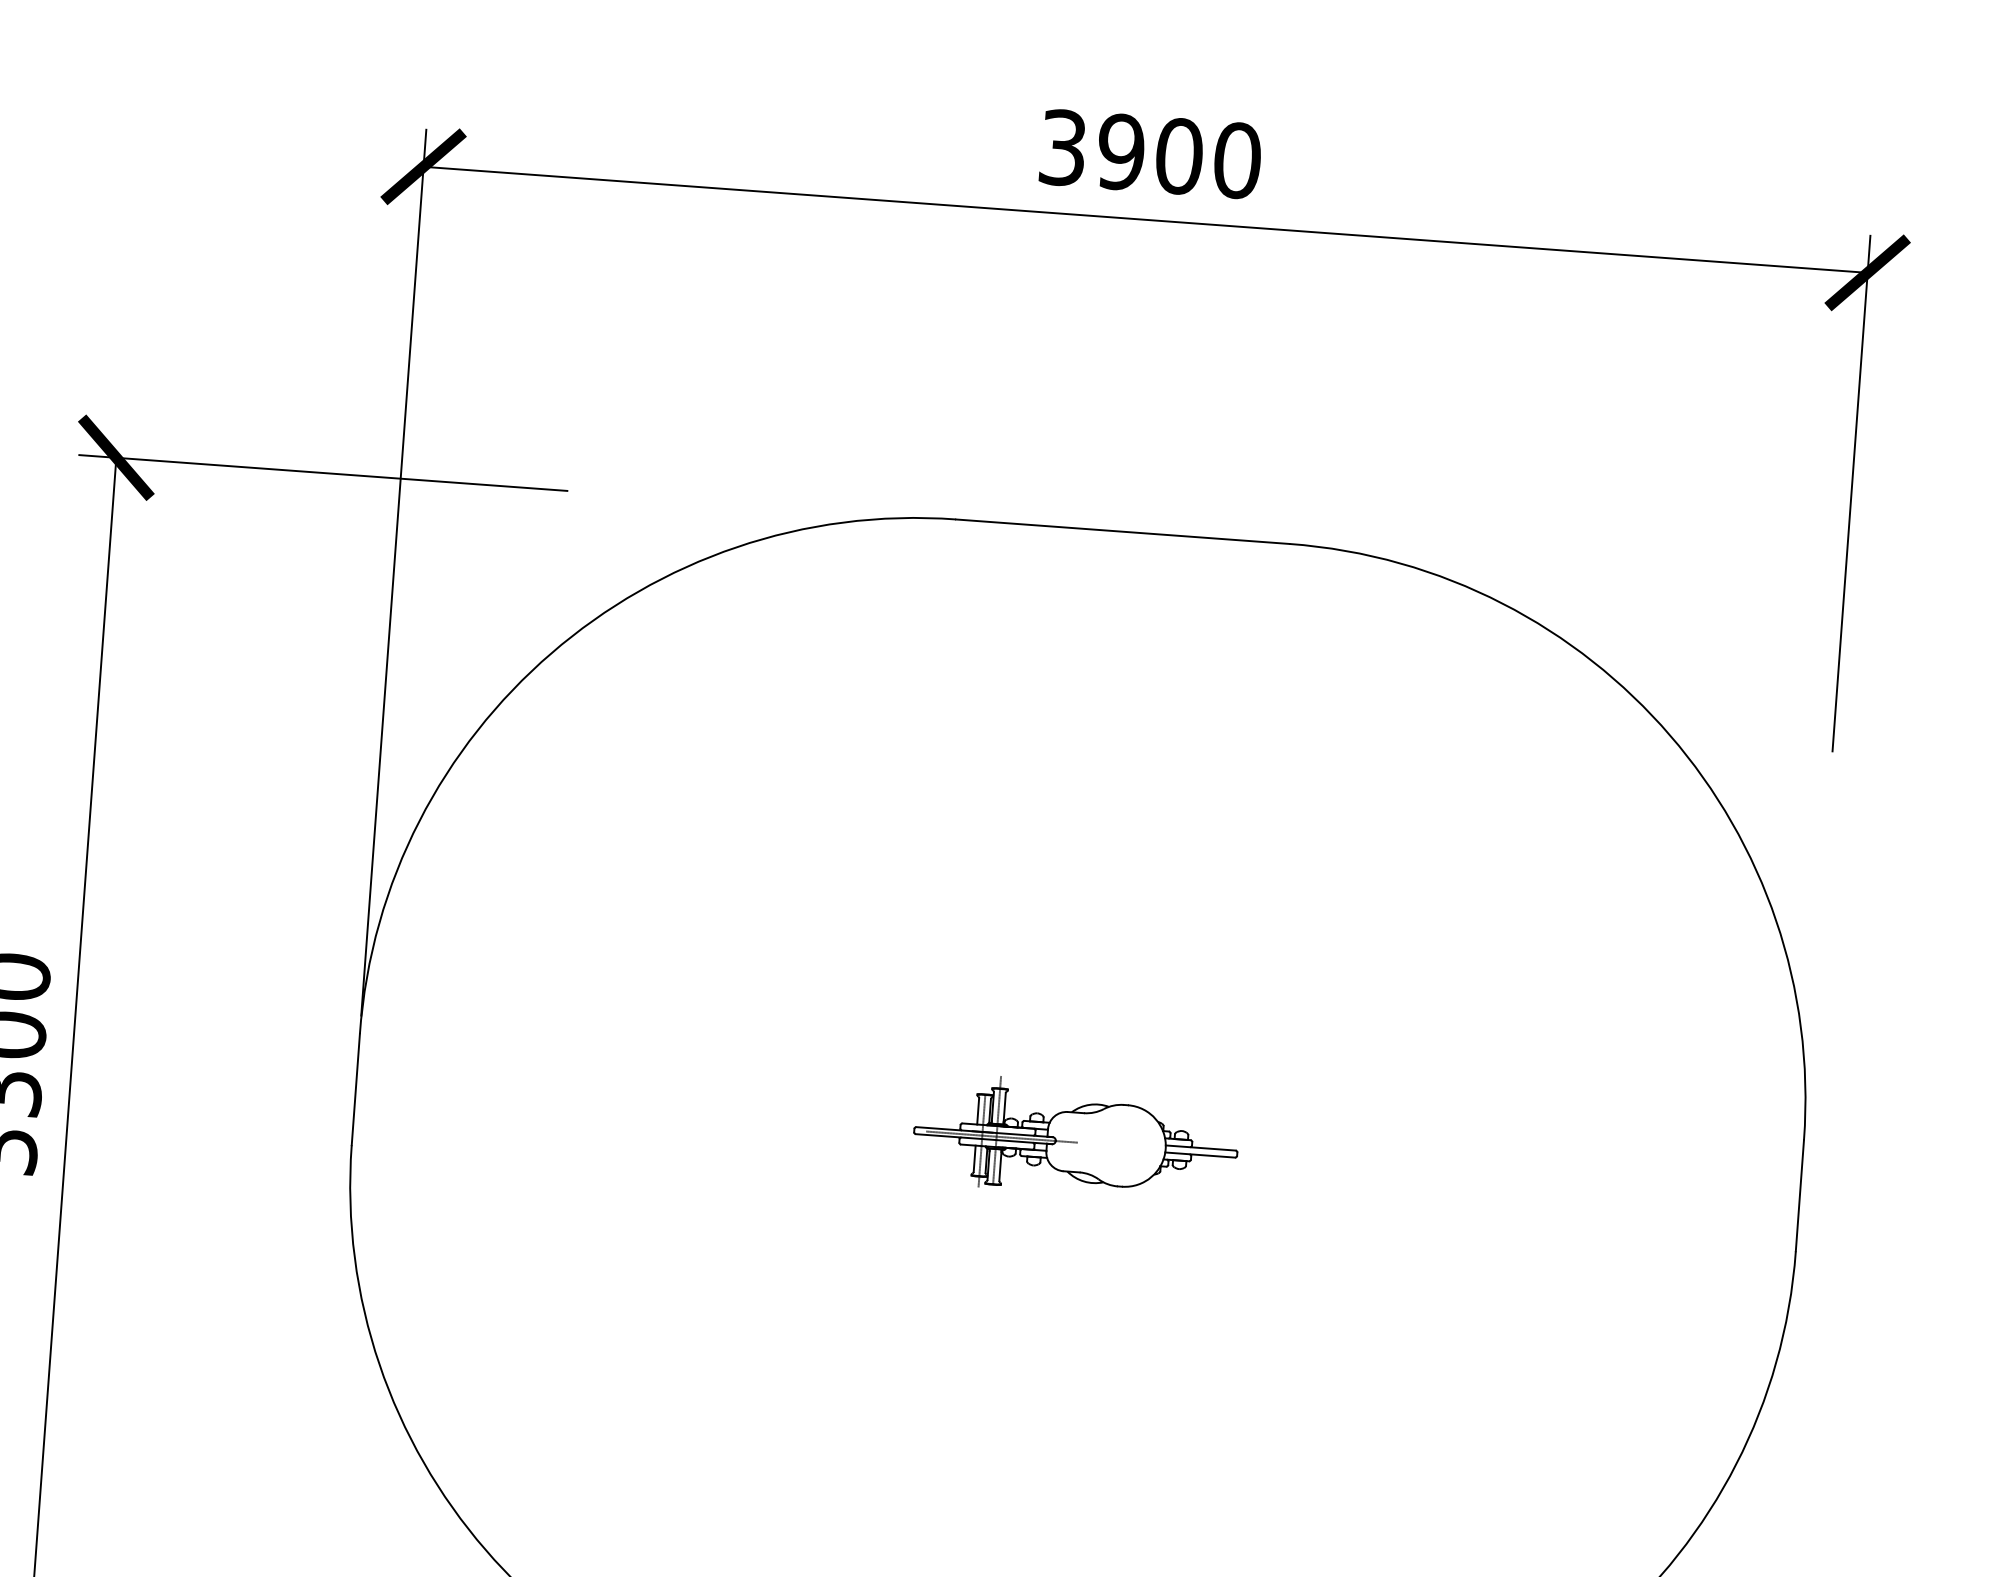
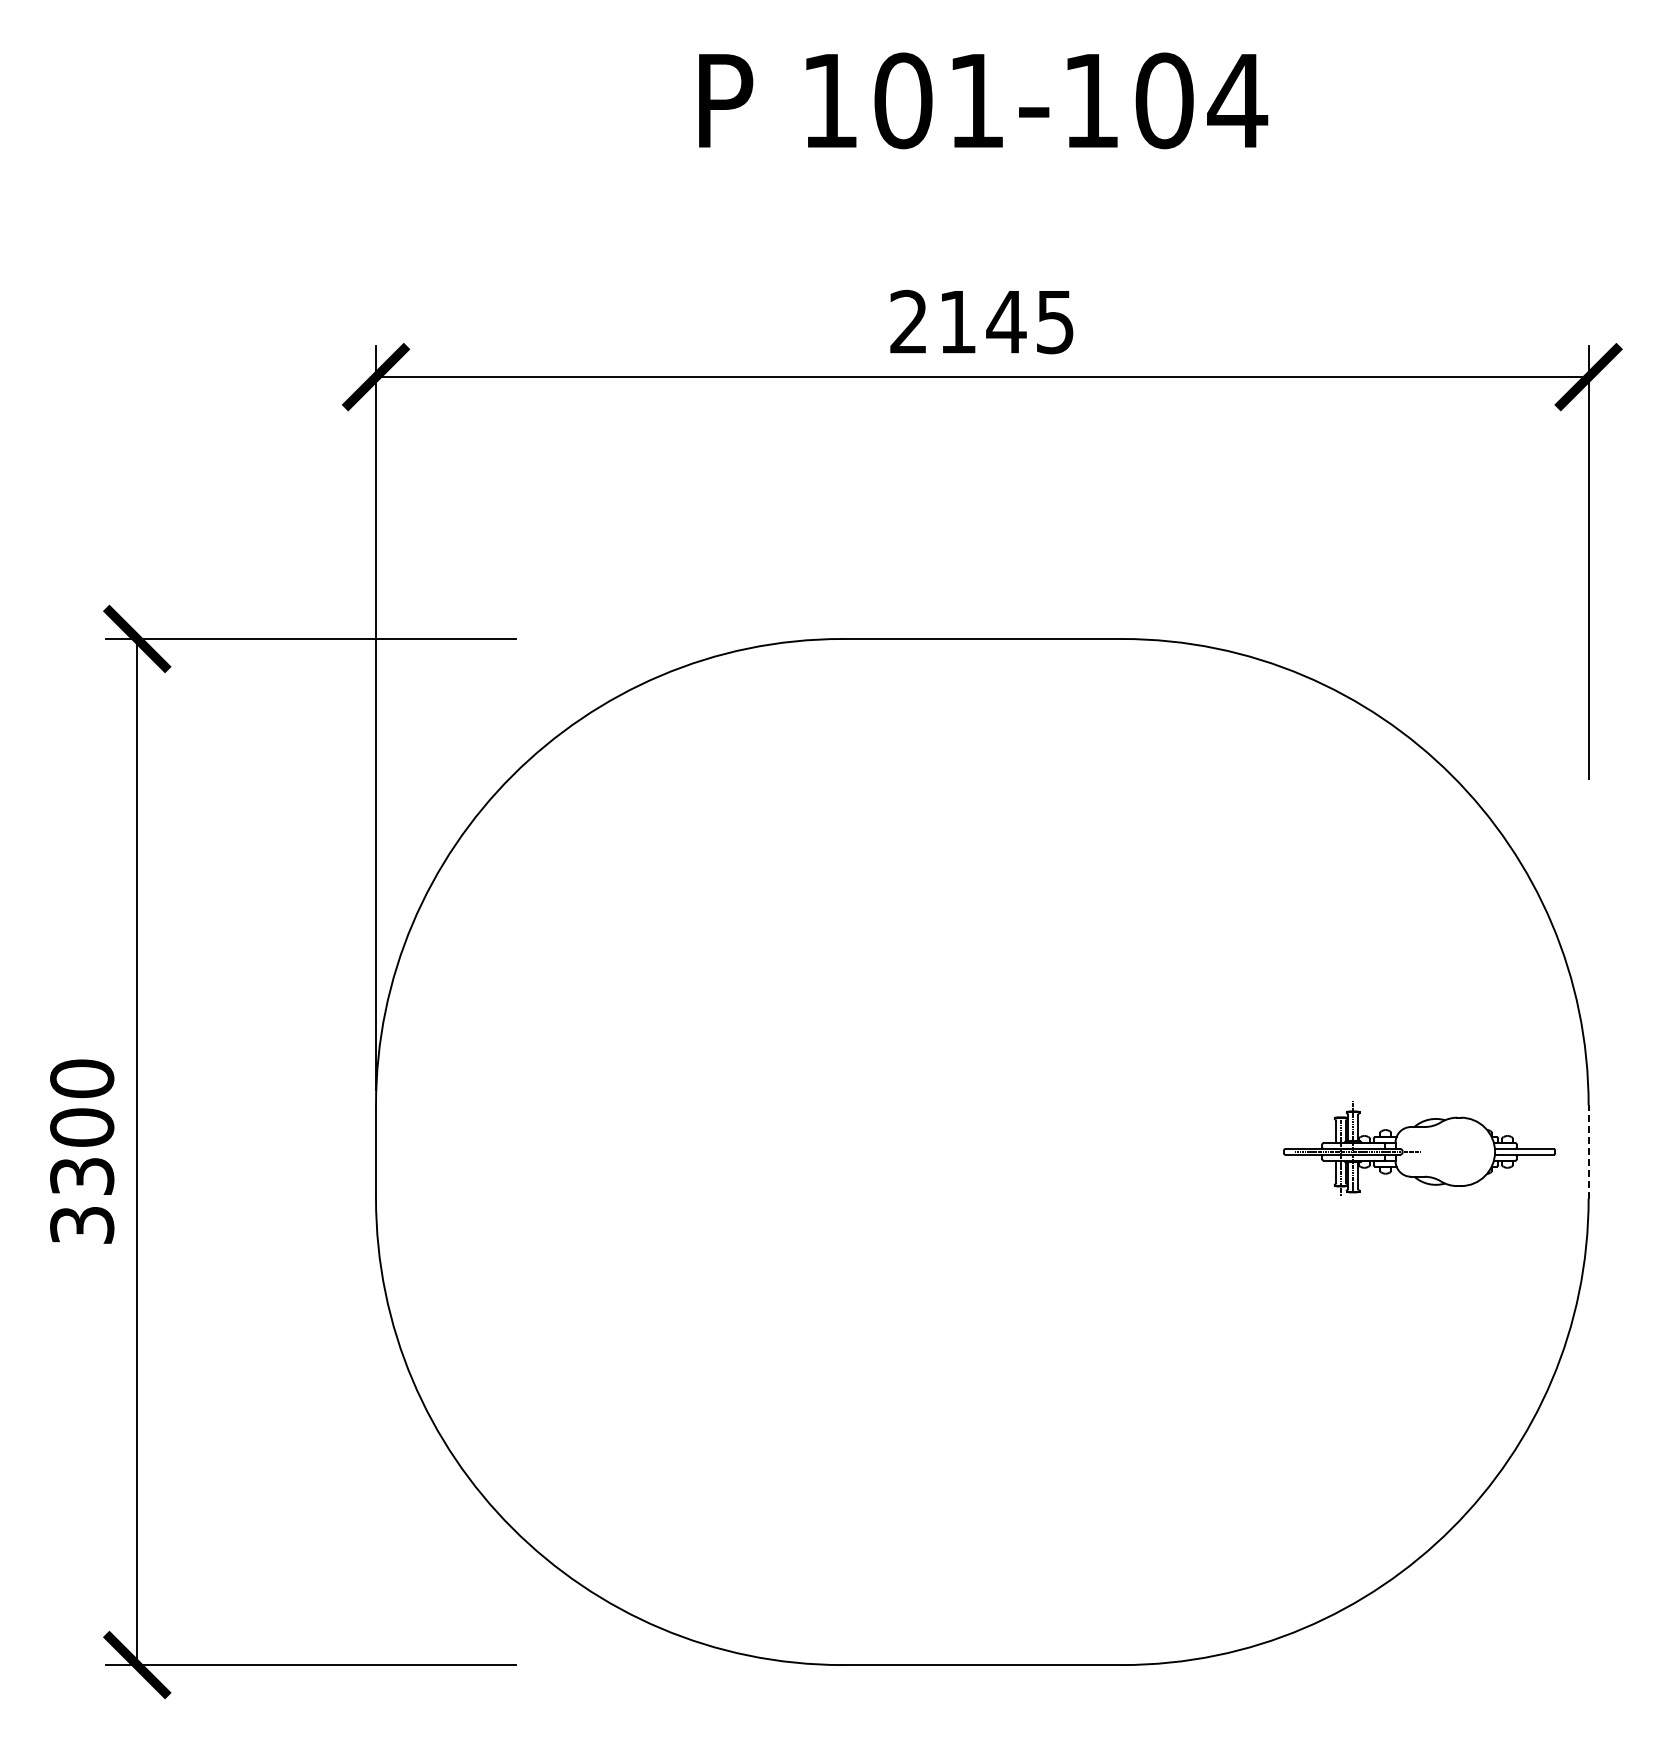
text: (1150, 153) -> (982, 321), 3900 -> 2145
part: (1076, 1138) -> (1419, 1148), moved
line: (1799, 1196) -> (1588, 1152), solid -> dashed

